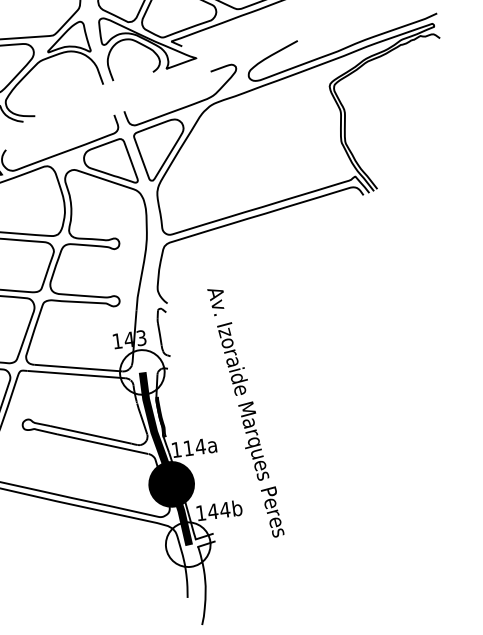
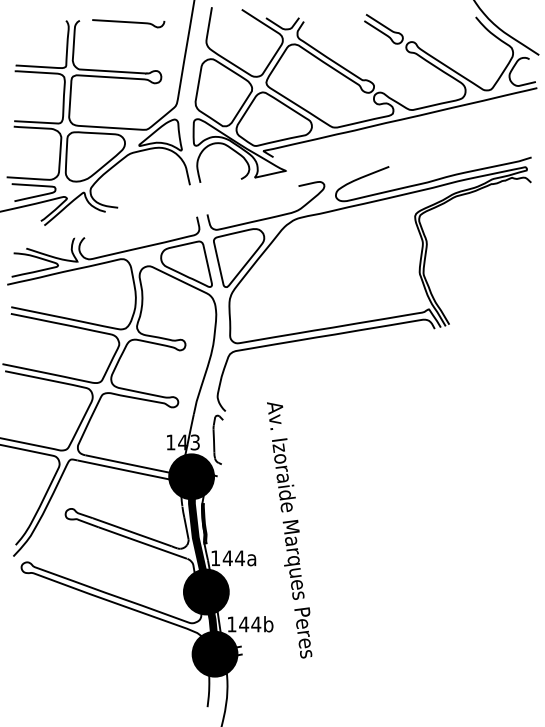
fill: (142, 372) -> (191, 476), added
text: (188, 448) -> (227, 558), 114a -> 144a
fill: (187, 544) -> (214, 653), added

